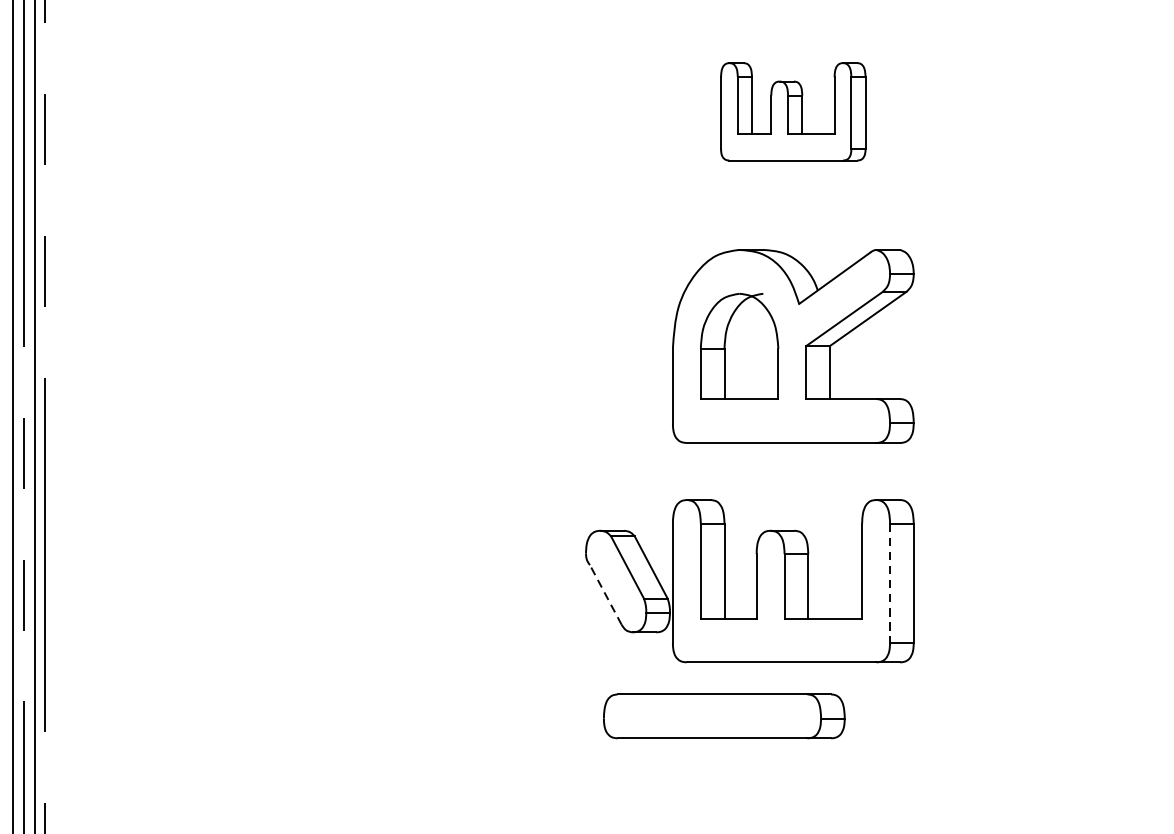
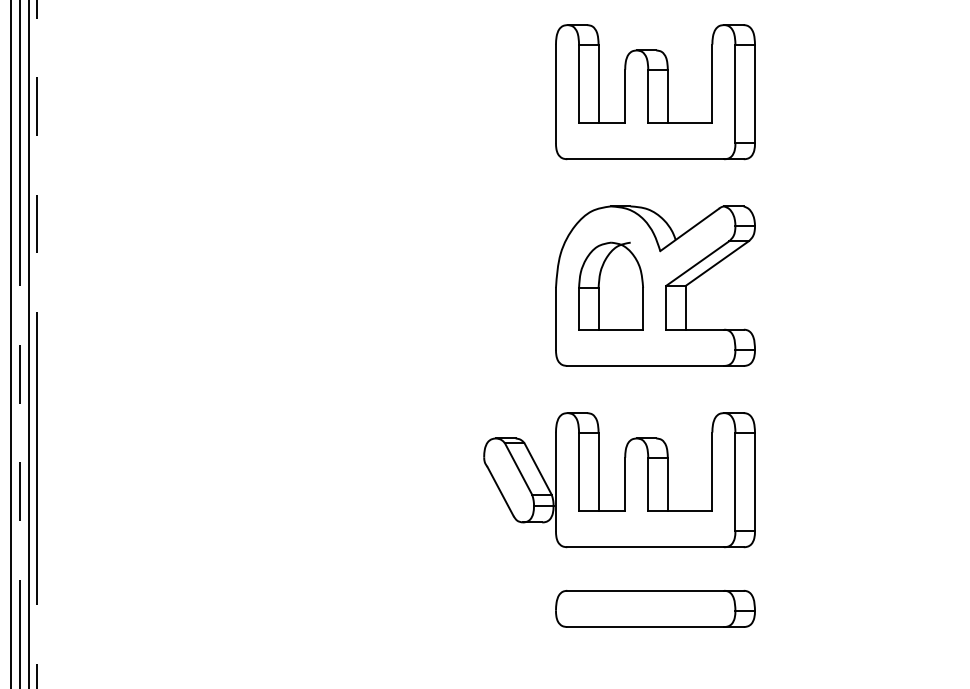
part: (793, 112) -> (655, 92), size x1.67
line: (890, 583) -> (735, 482), dashed -> solid
line: (605, 594) -> (500, 491), dashed -> solid
part: (724, 715) -> (655, 608), moved

